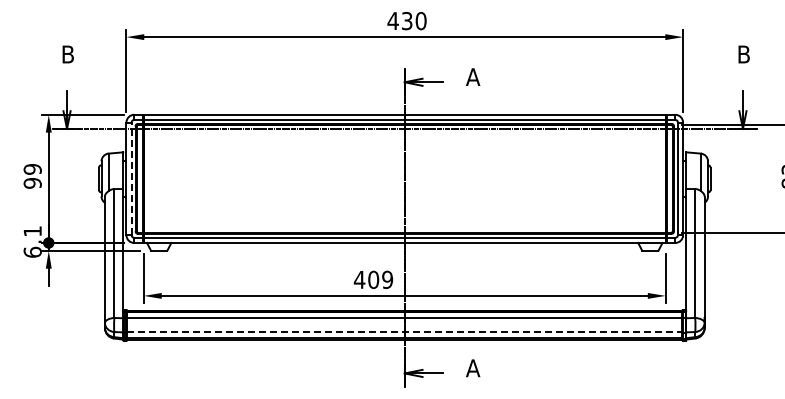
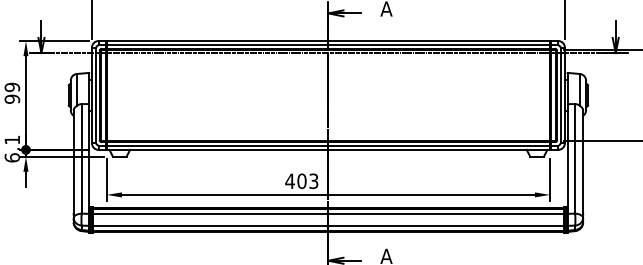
line: (131, 178) -> (96, 95), dashed -> solid
text: (387, 279) -> (313, 180), 409 -> 403
line: (404, 332) -> (328, 225), dashed -> solid

